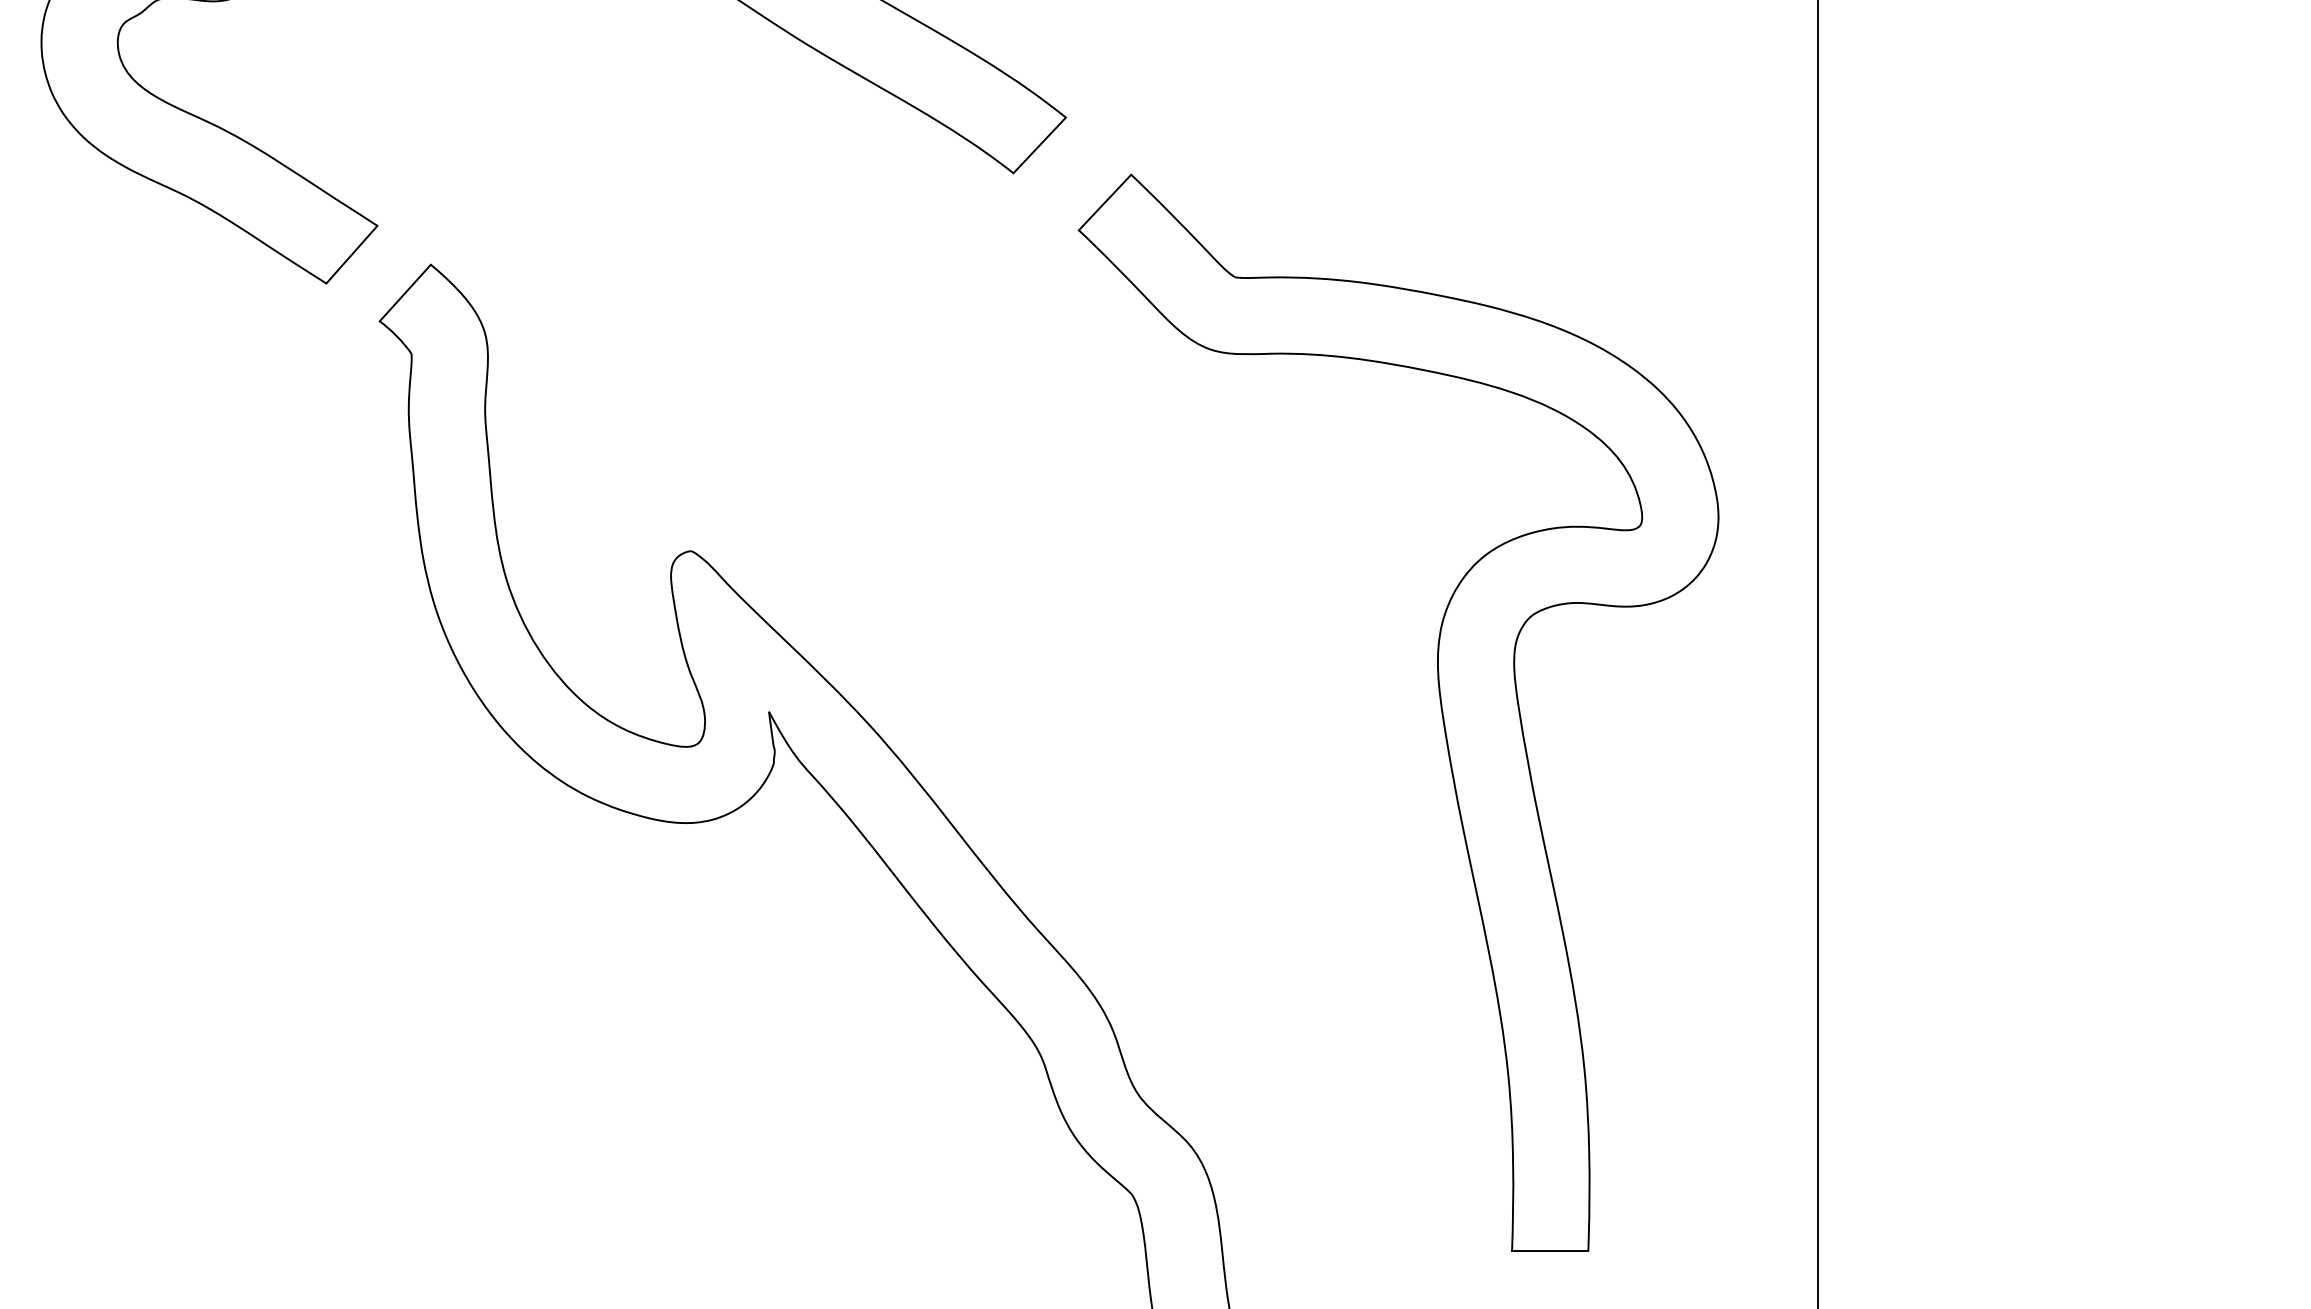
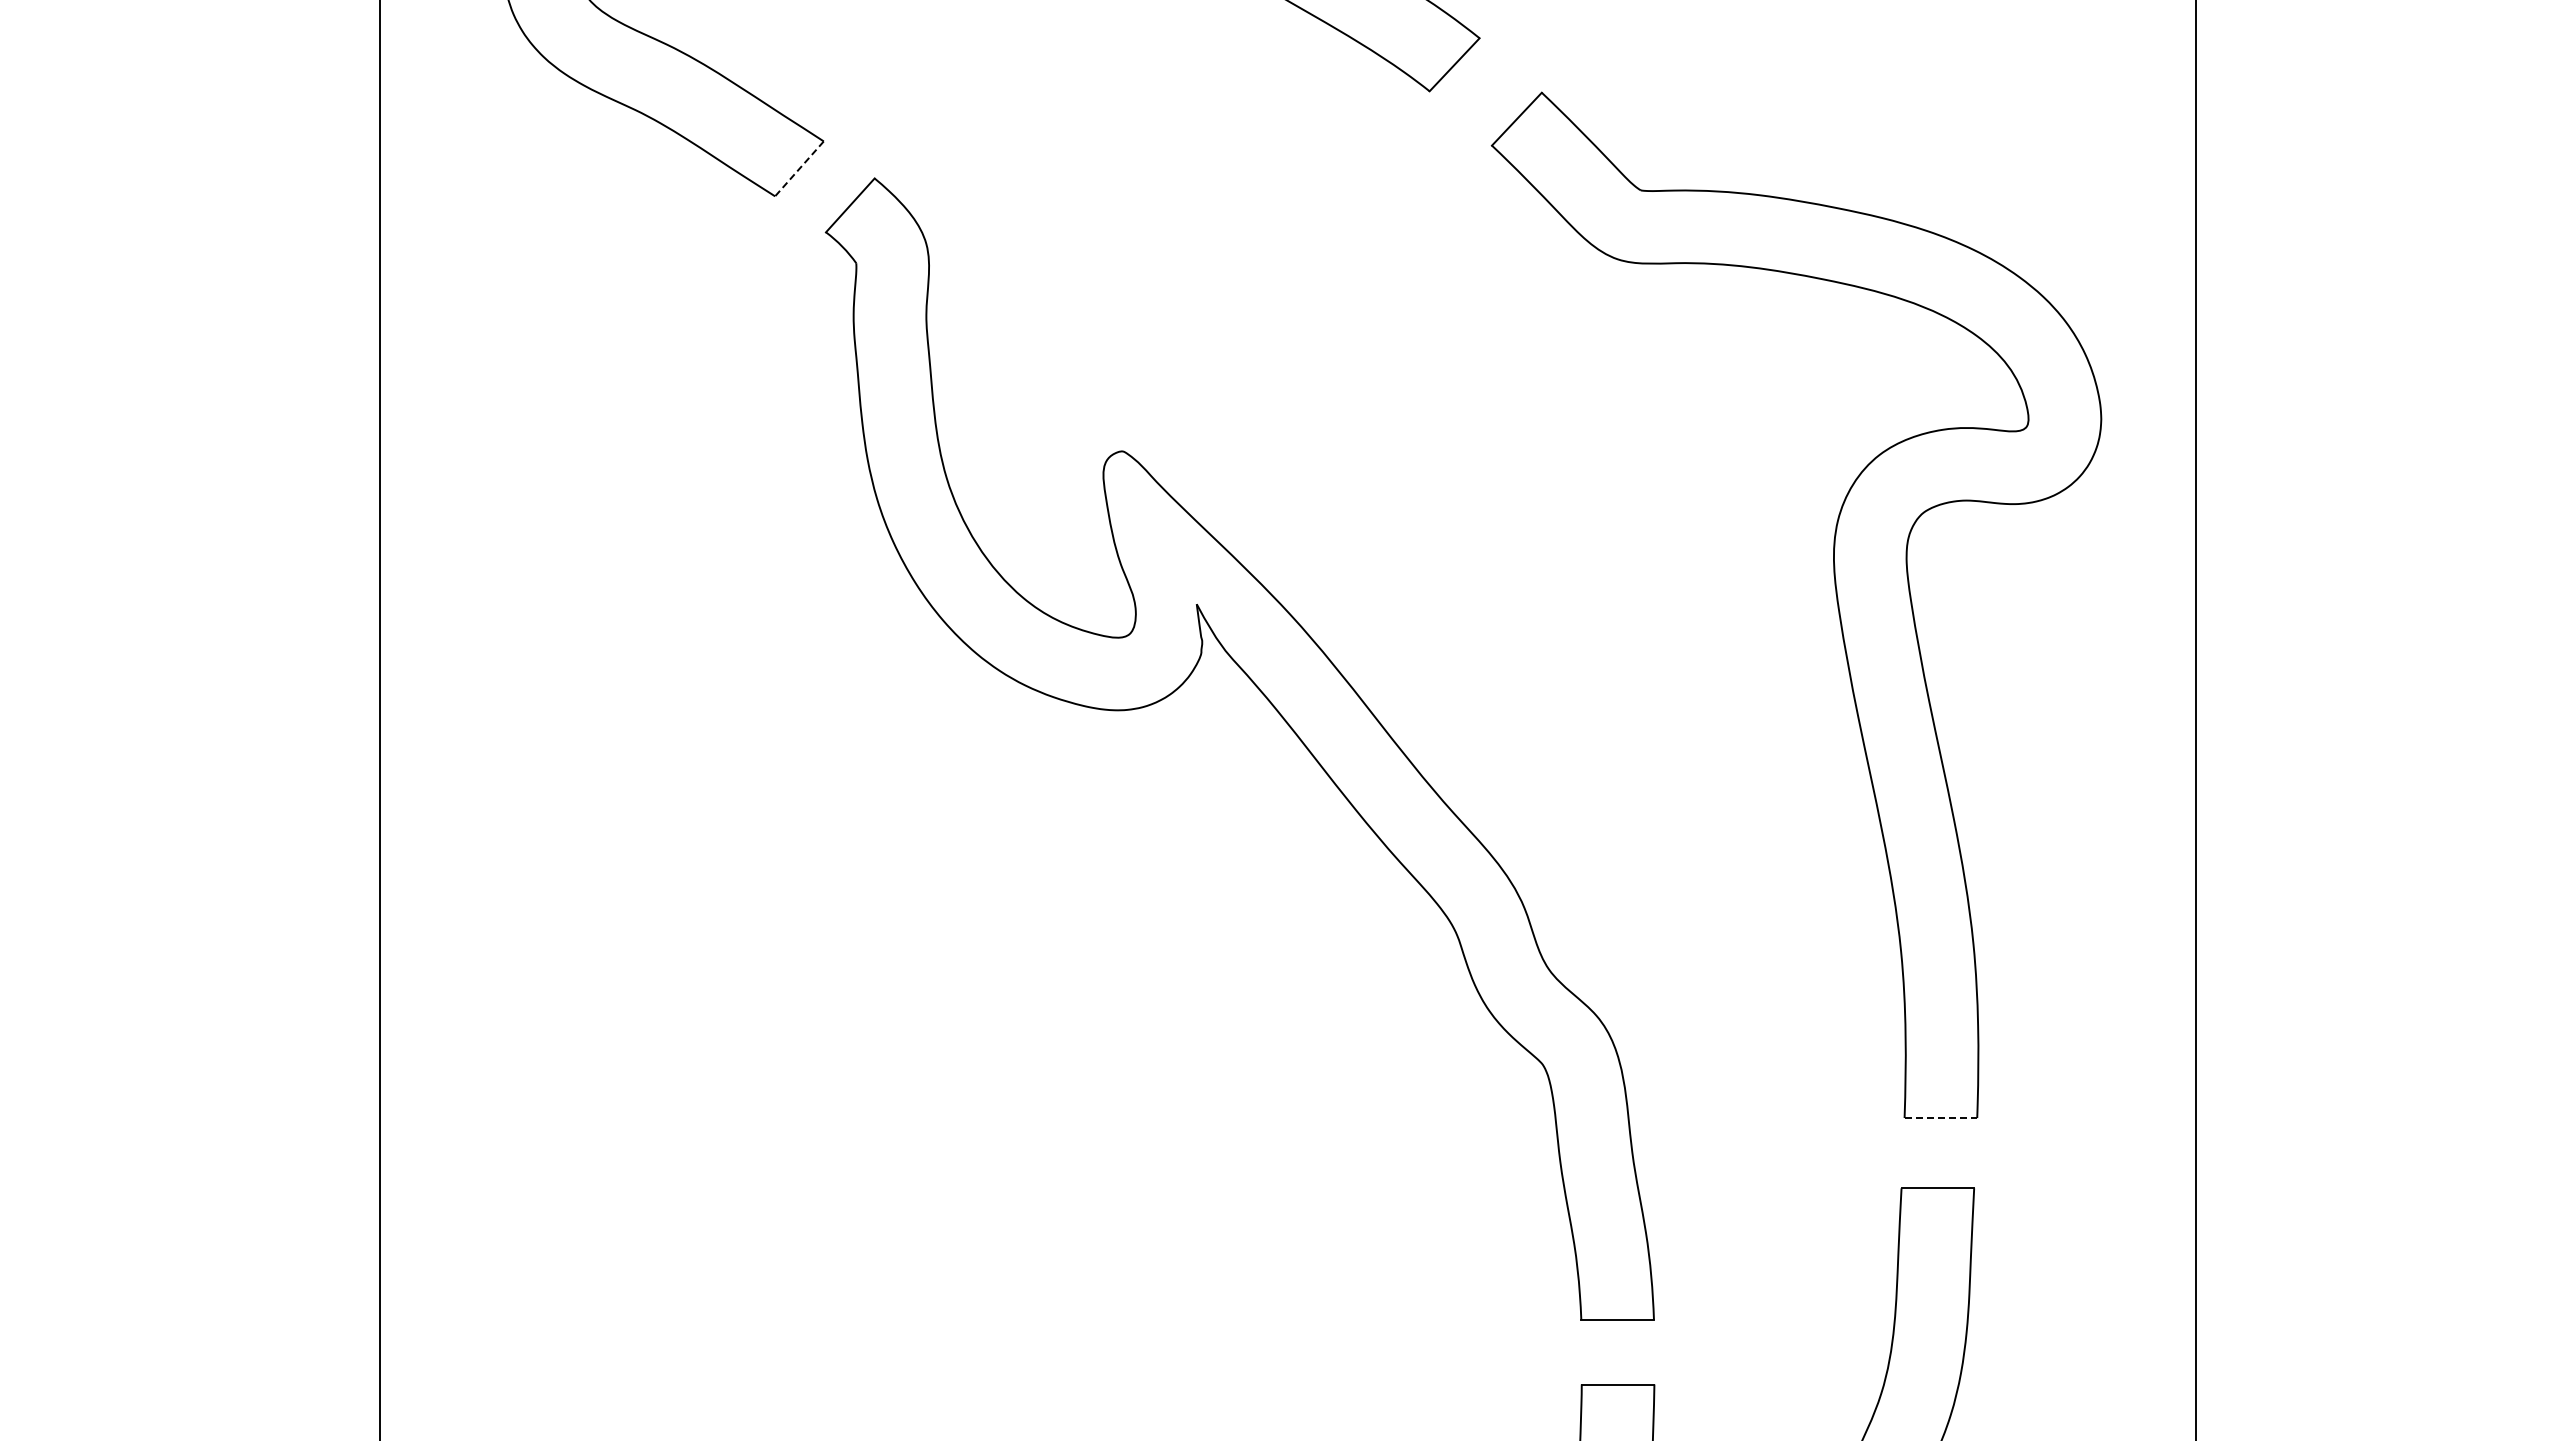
line: (351, 254) -> (799, 168), solid -> dashed
line: (1550, 1251) -> (1941, 1118), solid -> dashed

